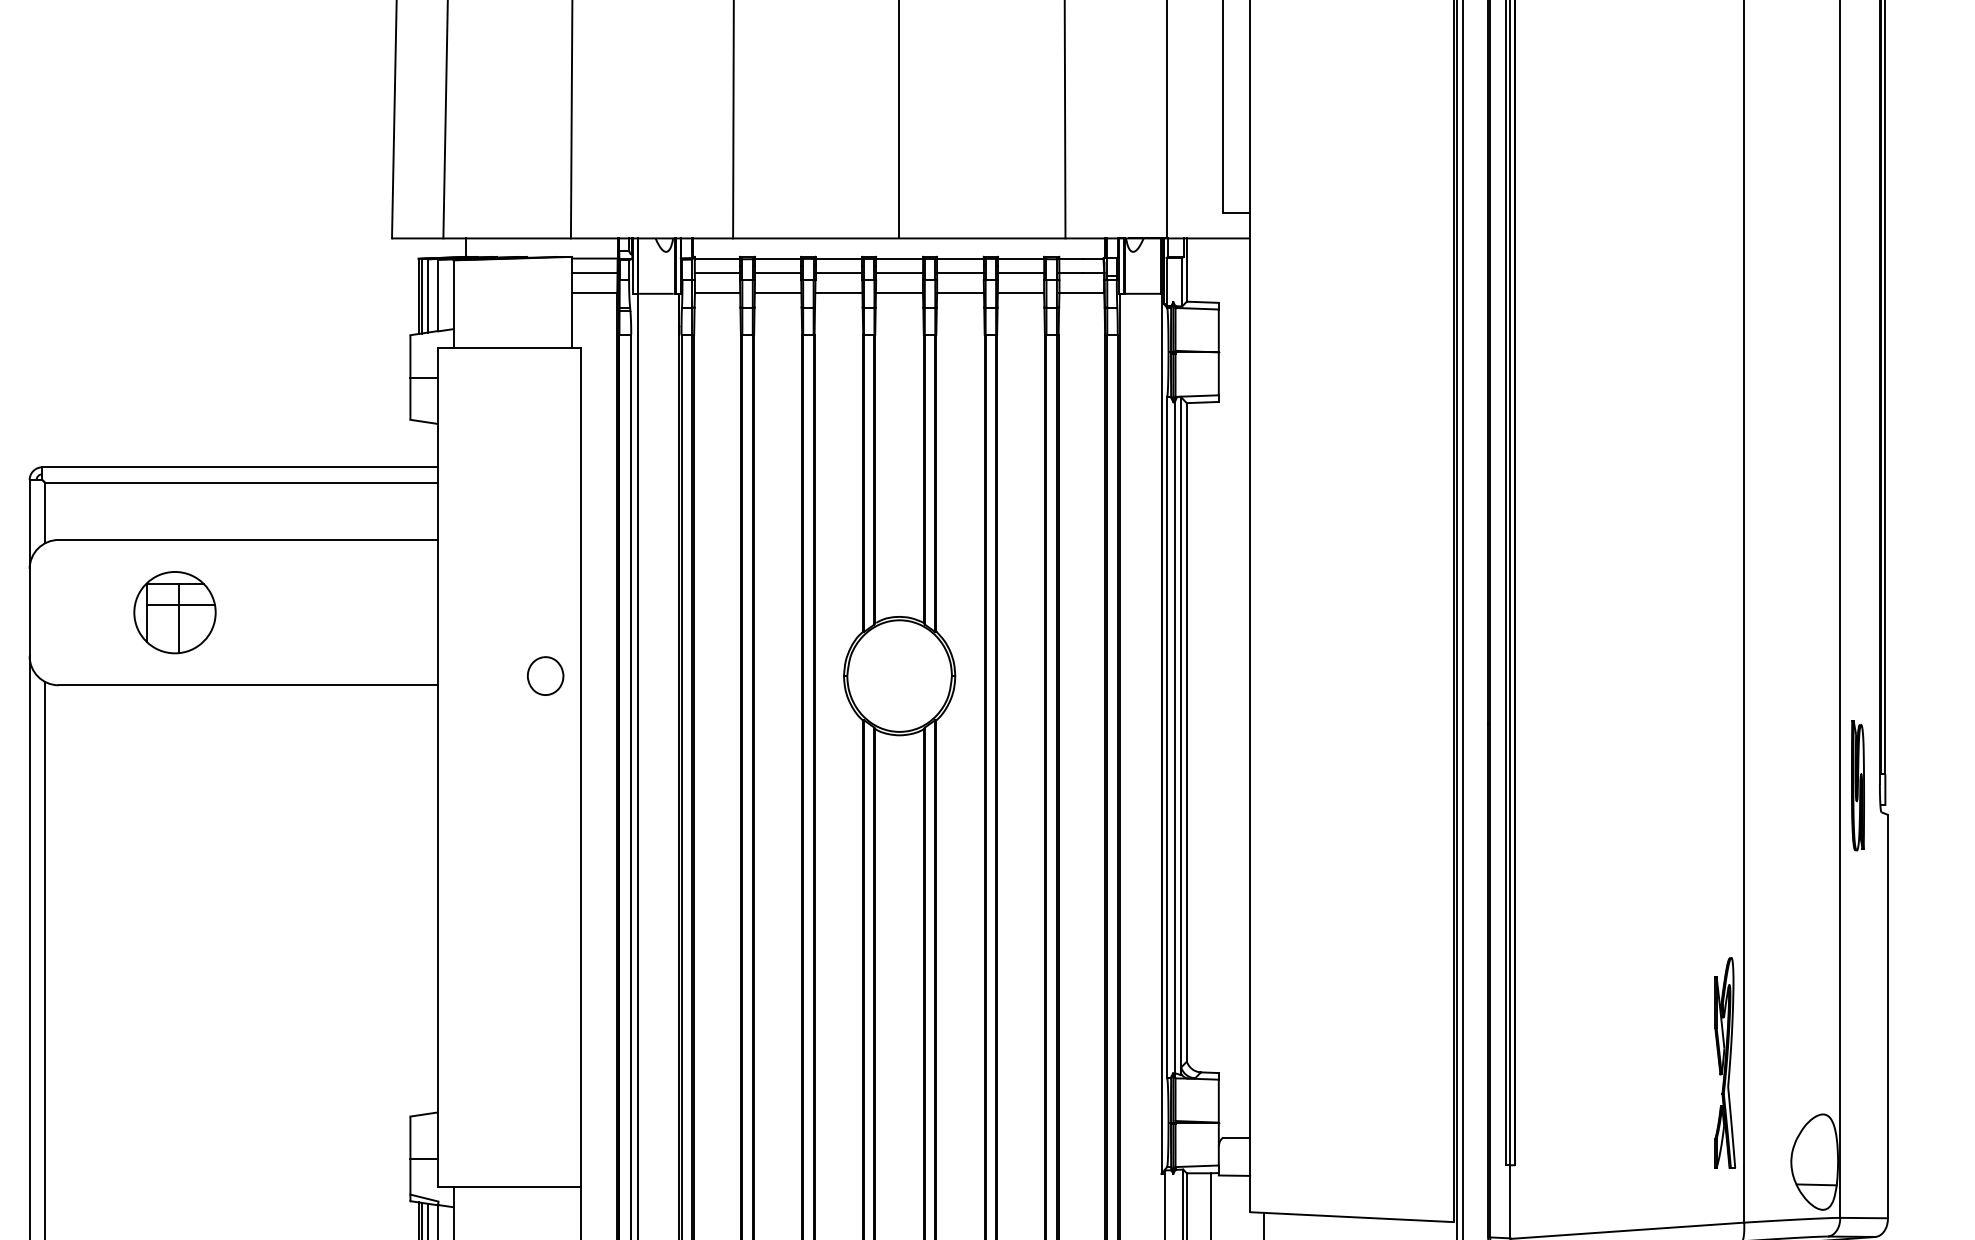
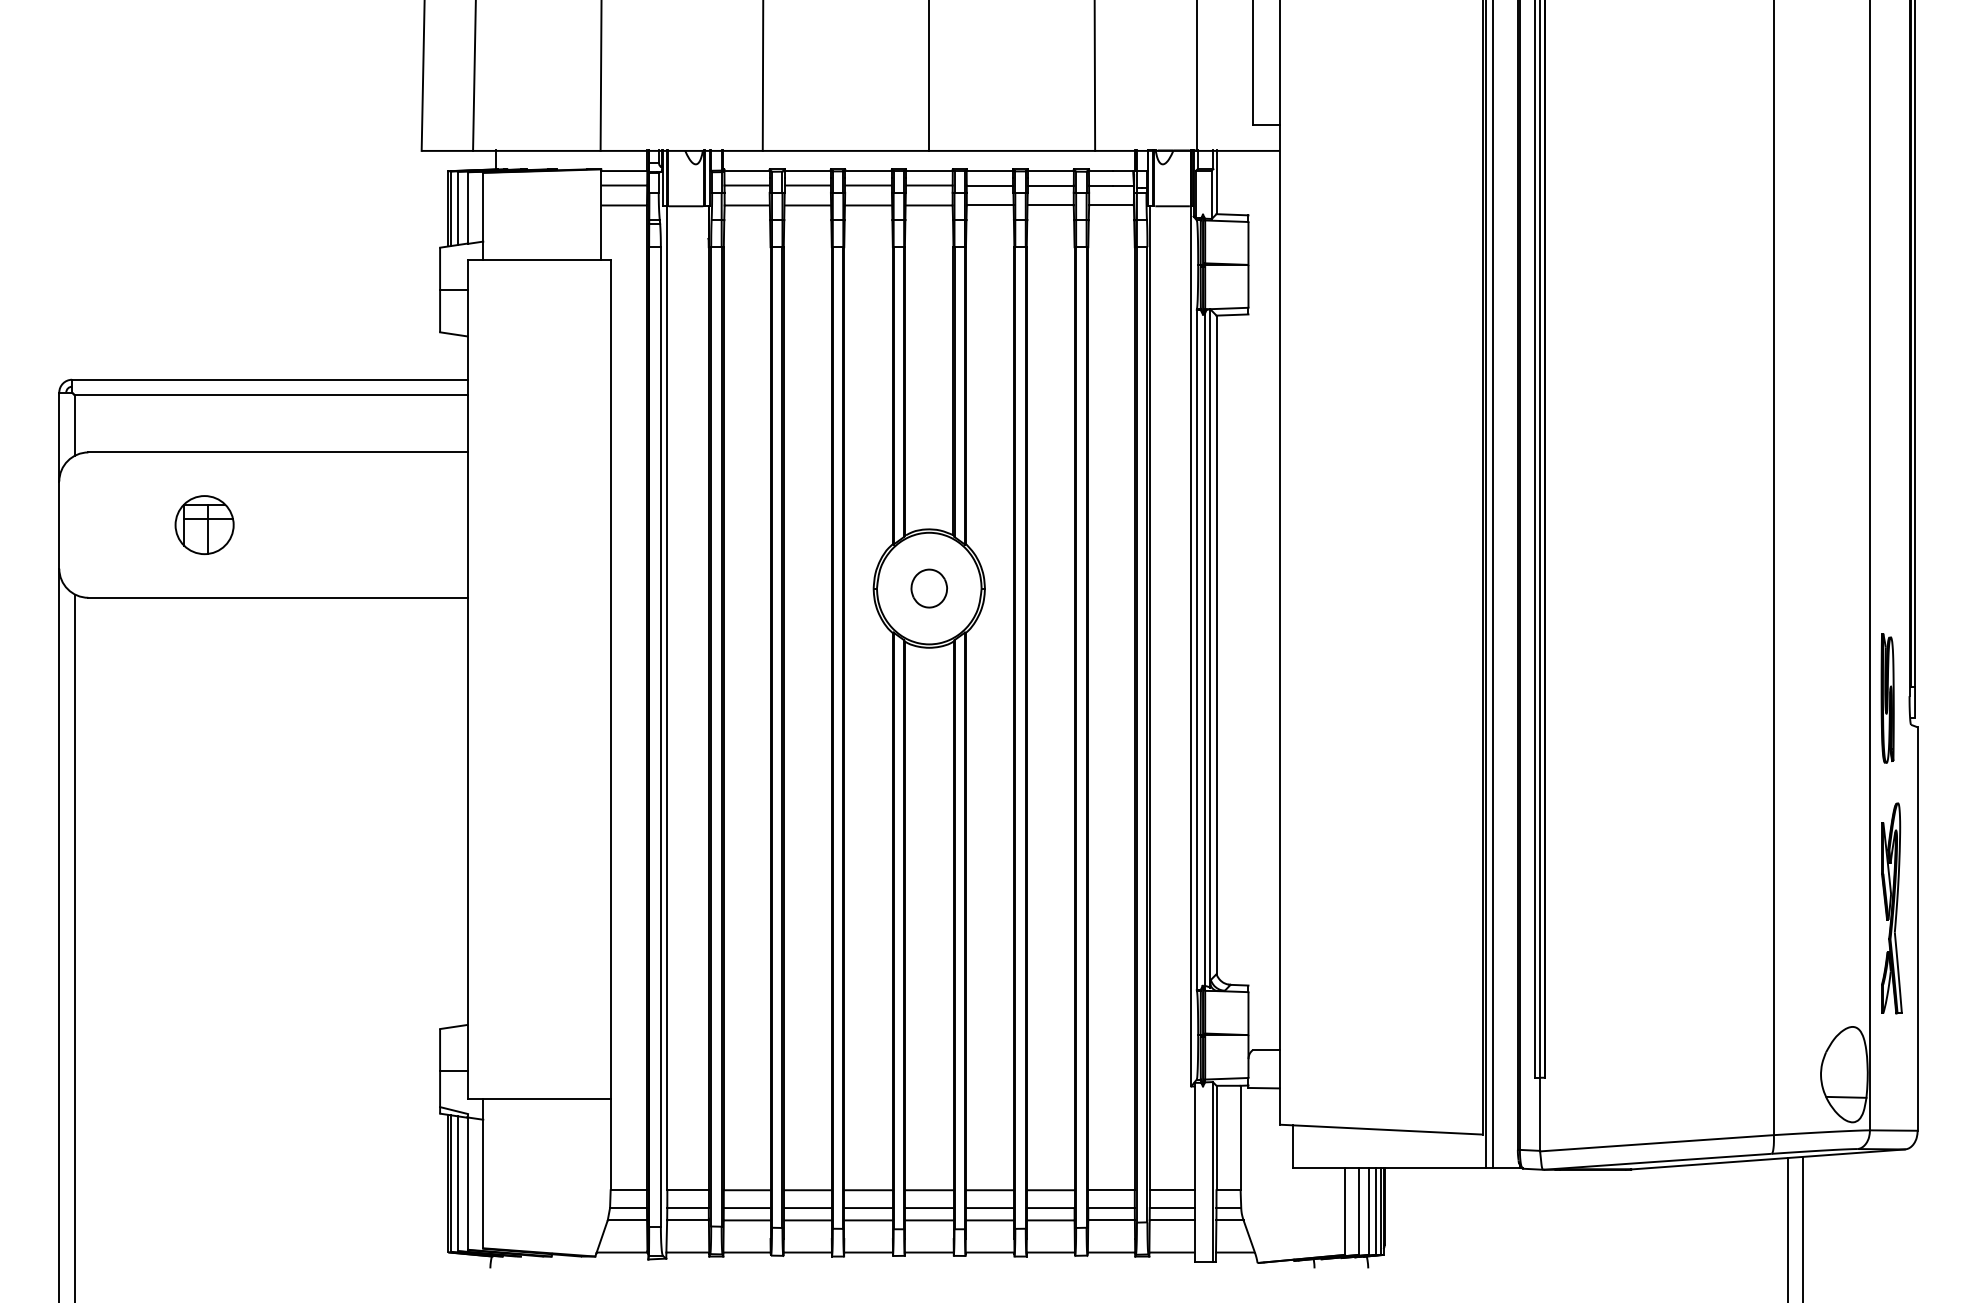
part: (174, 612) -> (204, 524), size x0.71
part: (544, 676) -> (928, 588), moved
part: (1724, 1063) -> (1891, 908), moved

